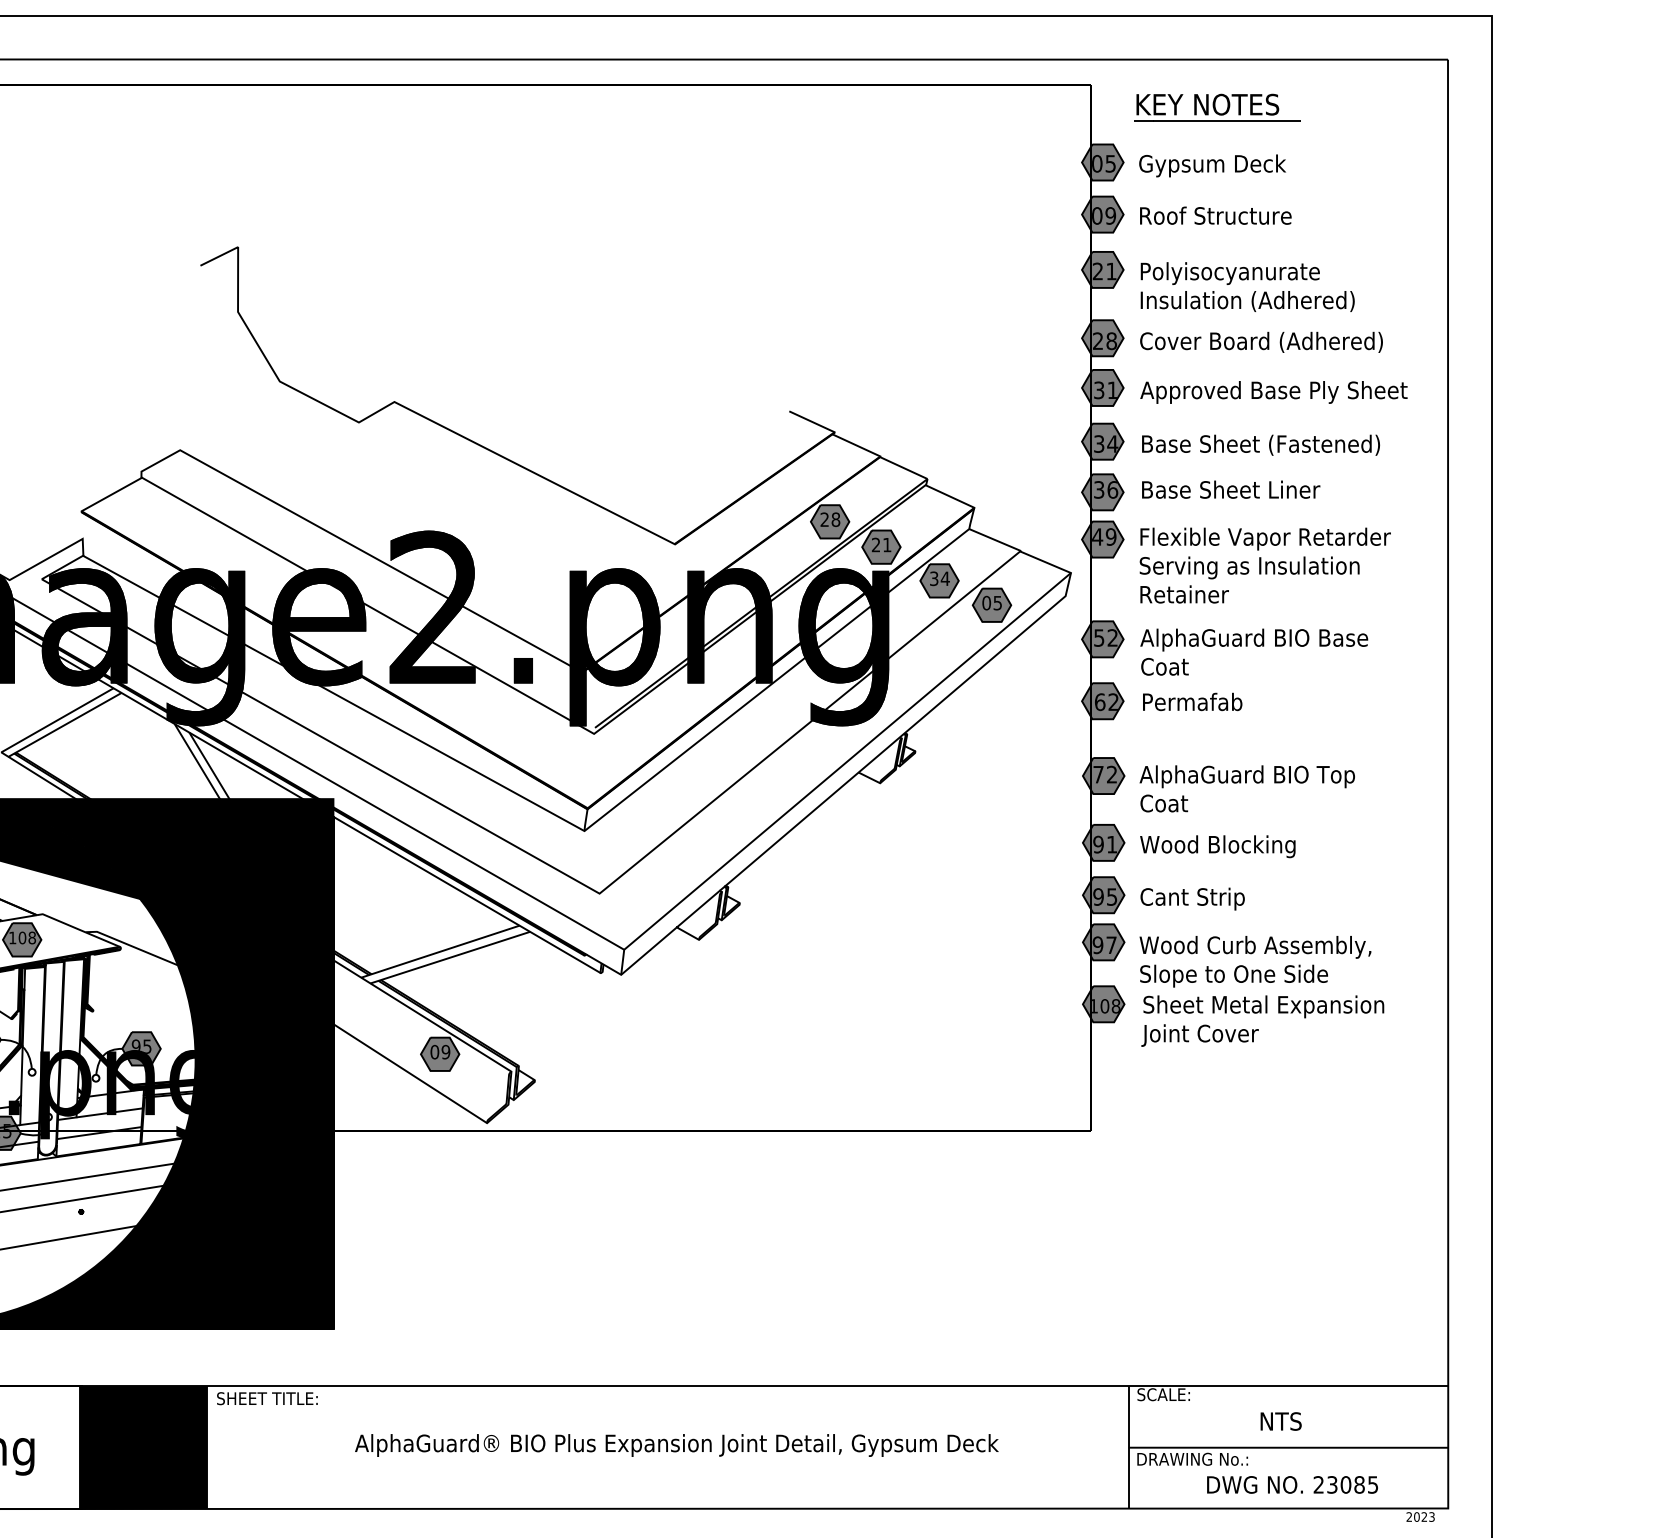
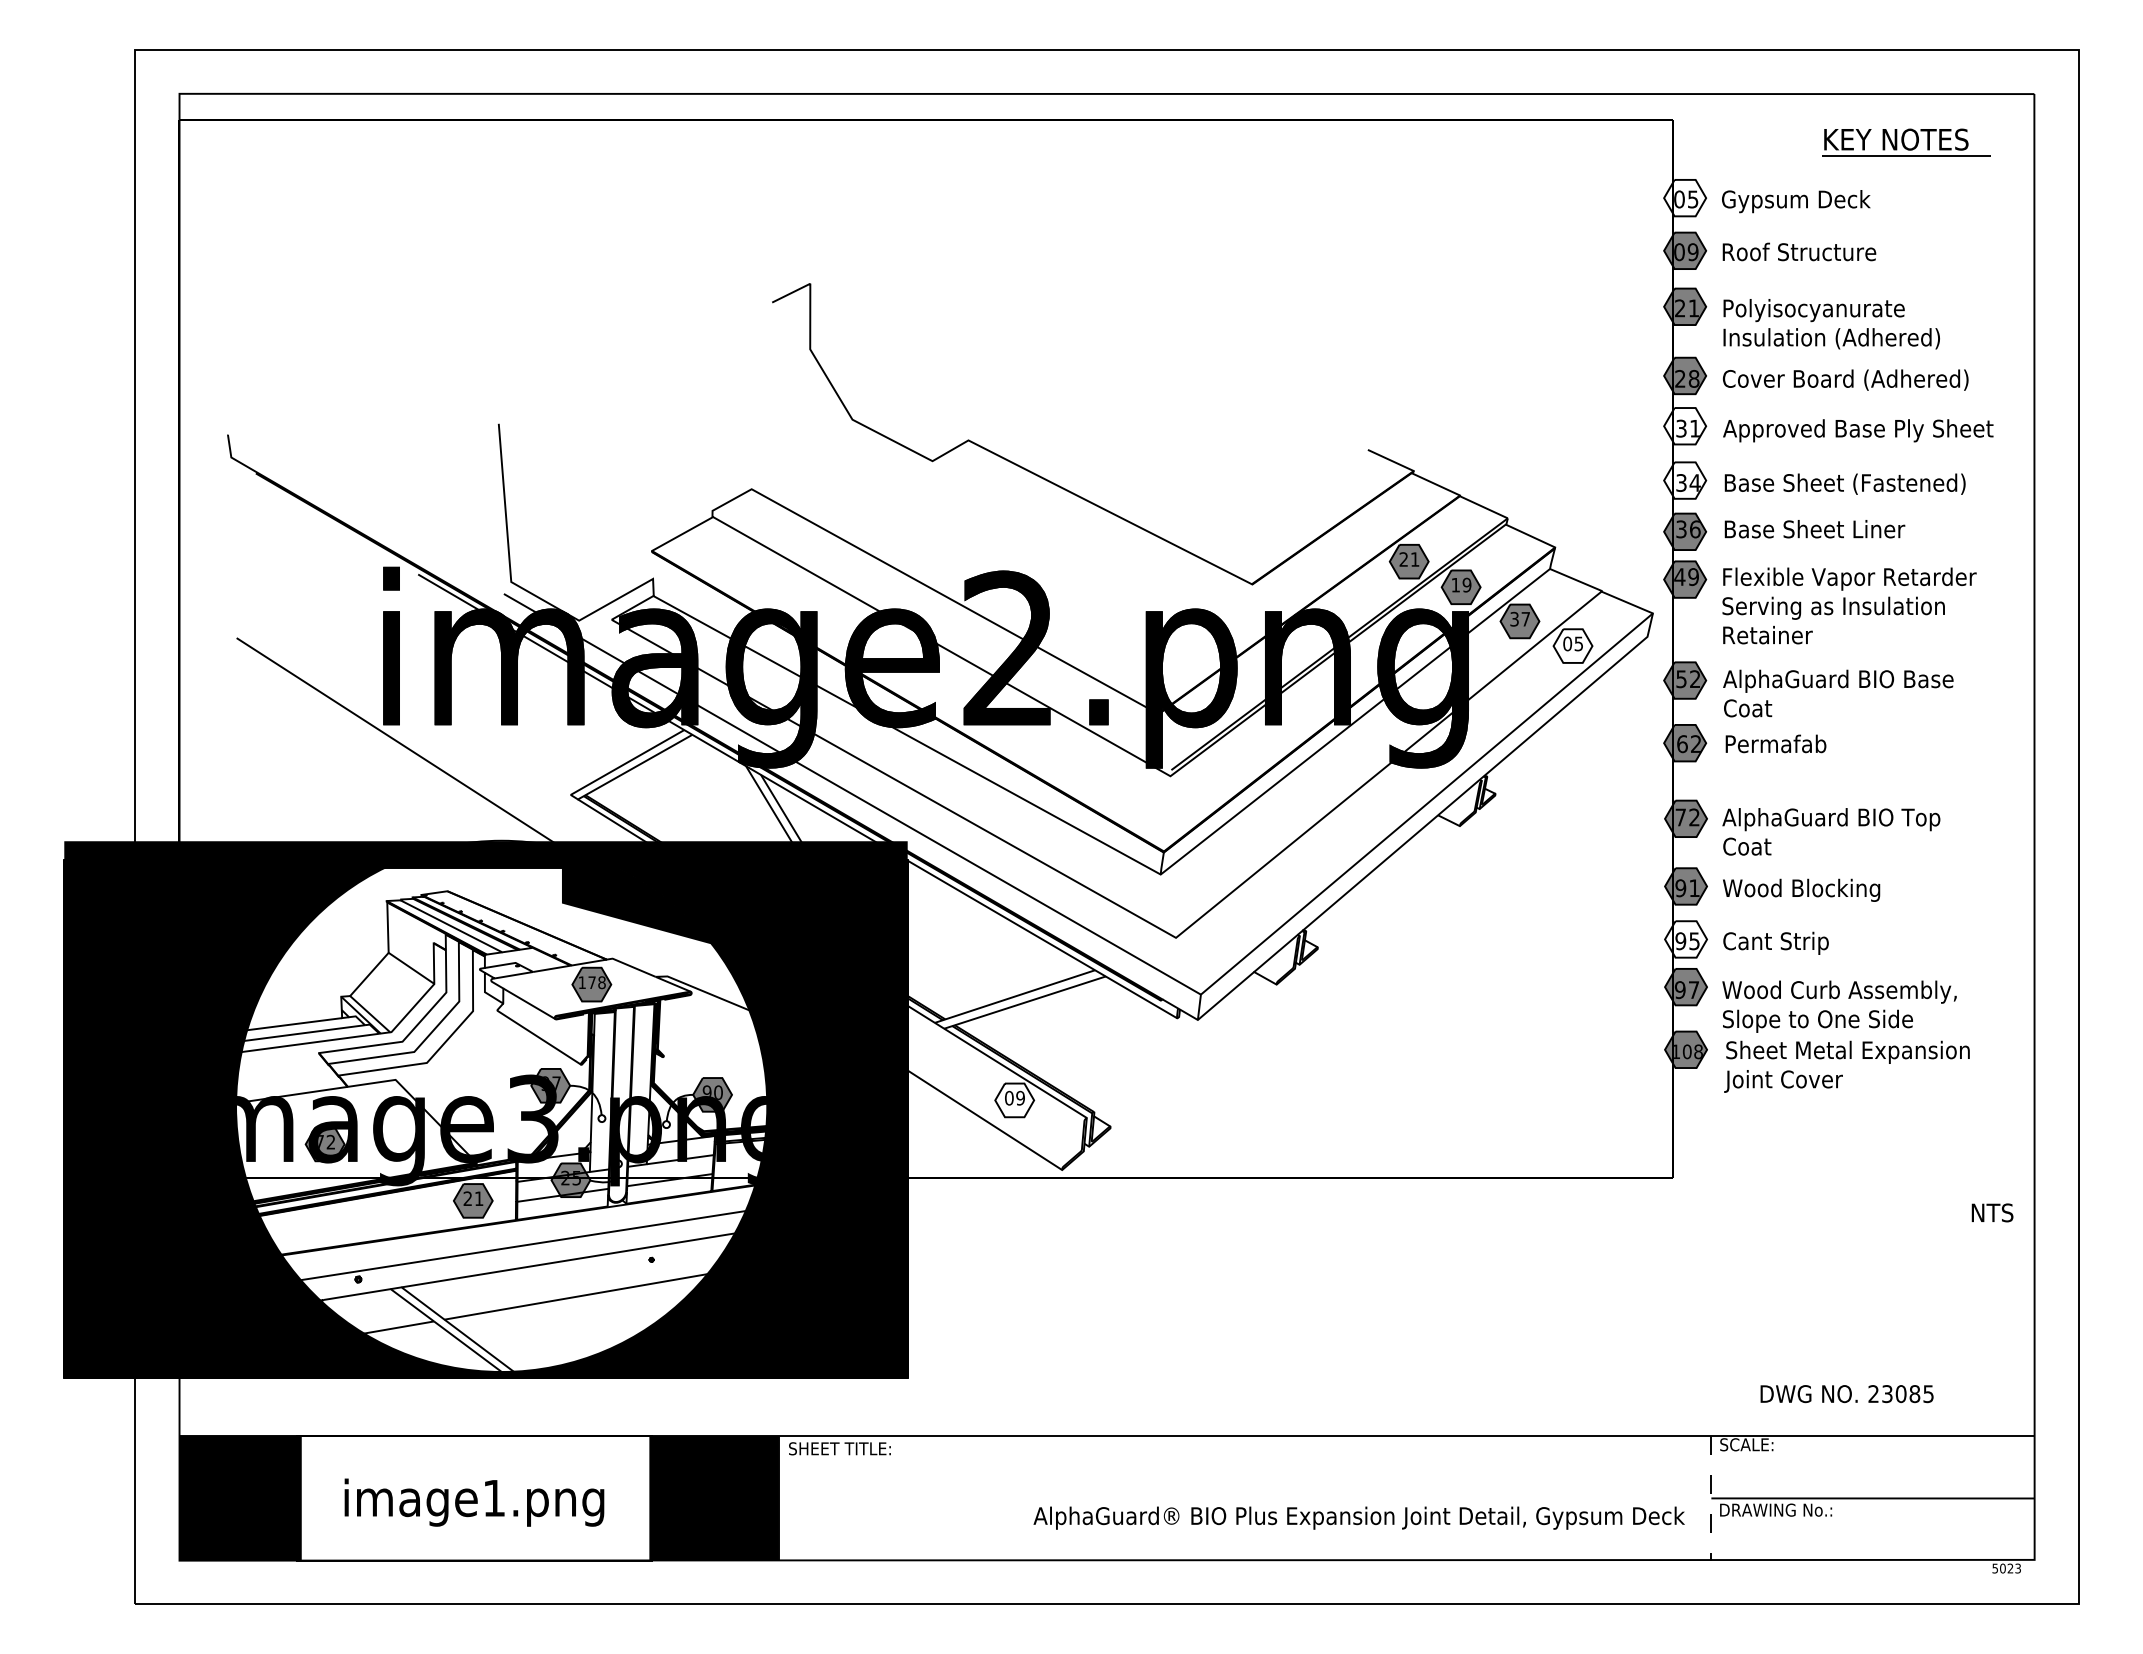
part: (1217, 107) -> (1906, 142), moved
fill: (1103, 161) -> (1685, 197), removed
fill: (1103, 388) -> (1685, 426), removed
fill: (1103, 441) -> (1685, 480), removed
text: (835, 519) -> (1414, 559), 28 -> 21
text: (881, 544) -> (1461, 584), 21 -> 19
text: (945, 578) -> (1525, 619), 34 -> 37
fill: (991, 604) -> (1572, 645), removed
fill: (1104, 895) -> (1686, 939), removed
text: (21, 937) -> (591, 982), 108 -> 178
text: (147, 1045) -> (718, 1091), 95 -> 90
fill: (439, 1054) -> (1014, 1100), removed
text: (1281, 1421) -> (1992, 1212), moved
text: (676, 1444) -> (1358, 1517), moved
line: (1128, 1447) -> (1711, 1498), solid -> dashed
text: (1291, 1485) -> (1846, 1394), moved
text: (1408, 1516) -> (1994, 1568), 2023 -> 5023

